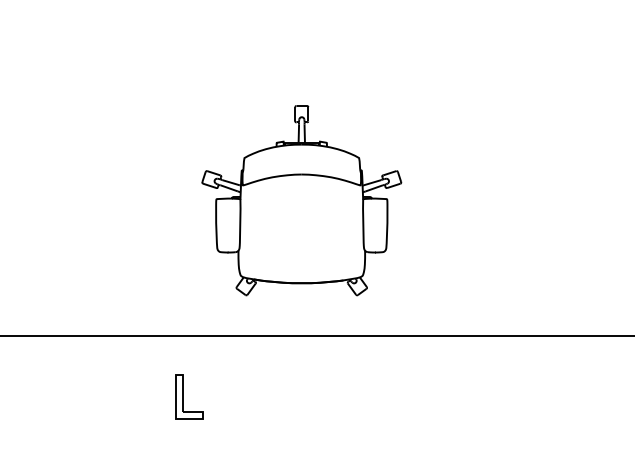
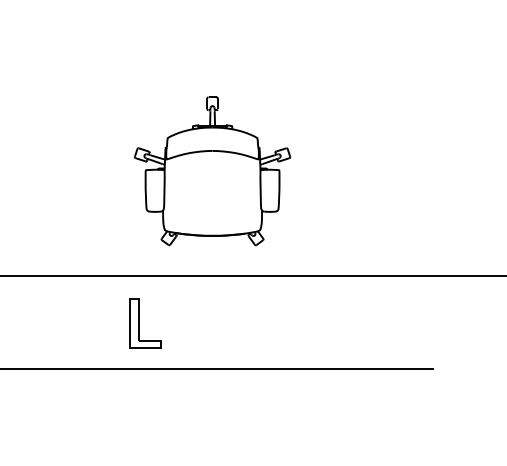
part: (301, 200) -> (212, 171), moved
part: (189, 396) -> (145, 323), size x1.43

